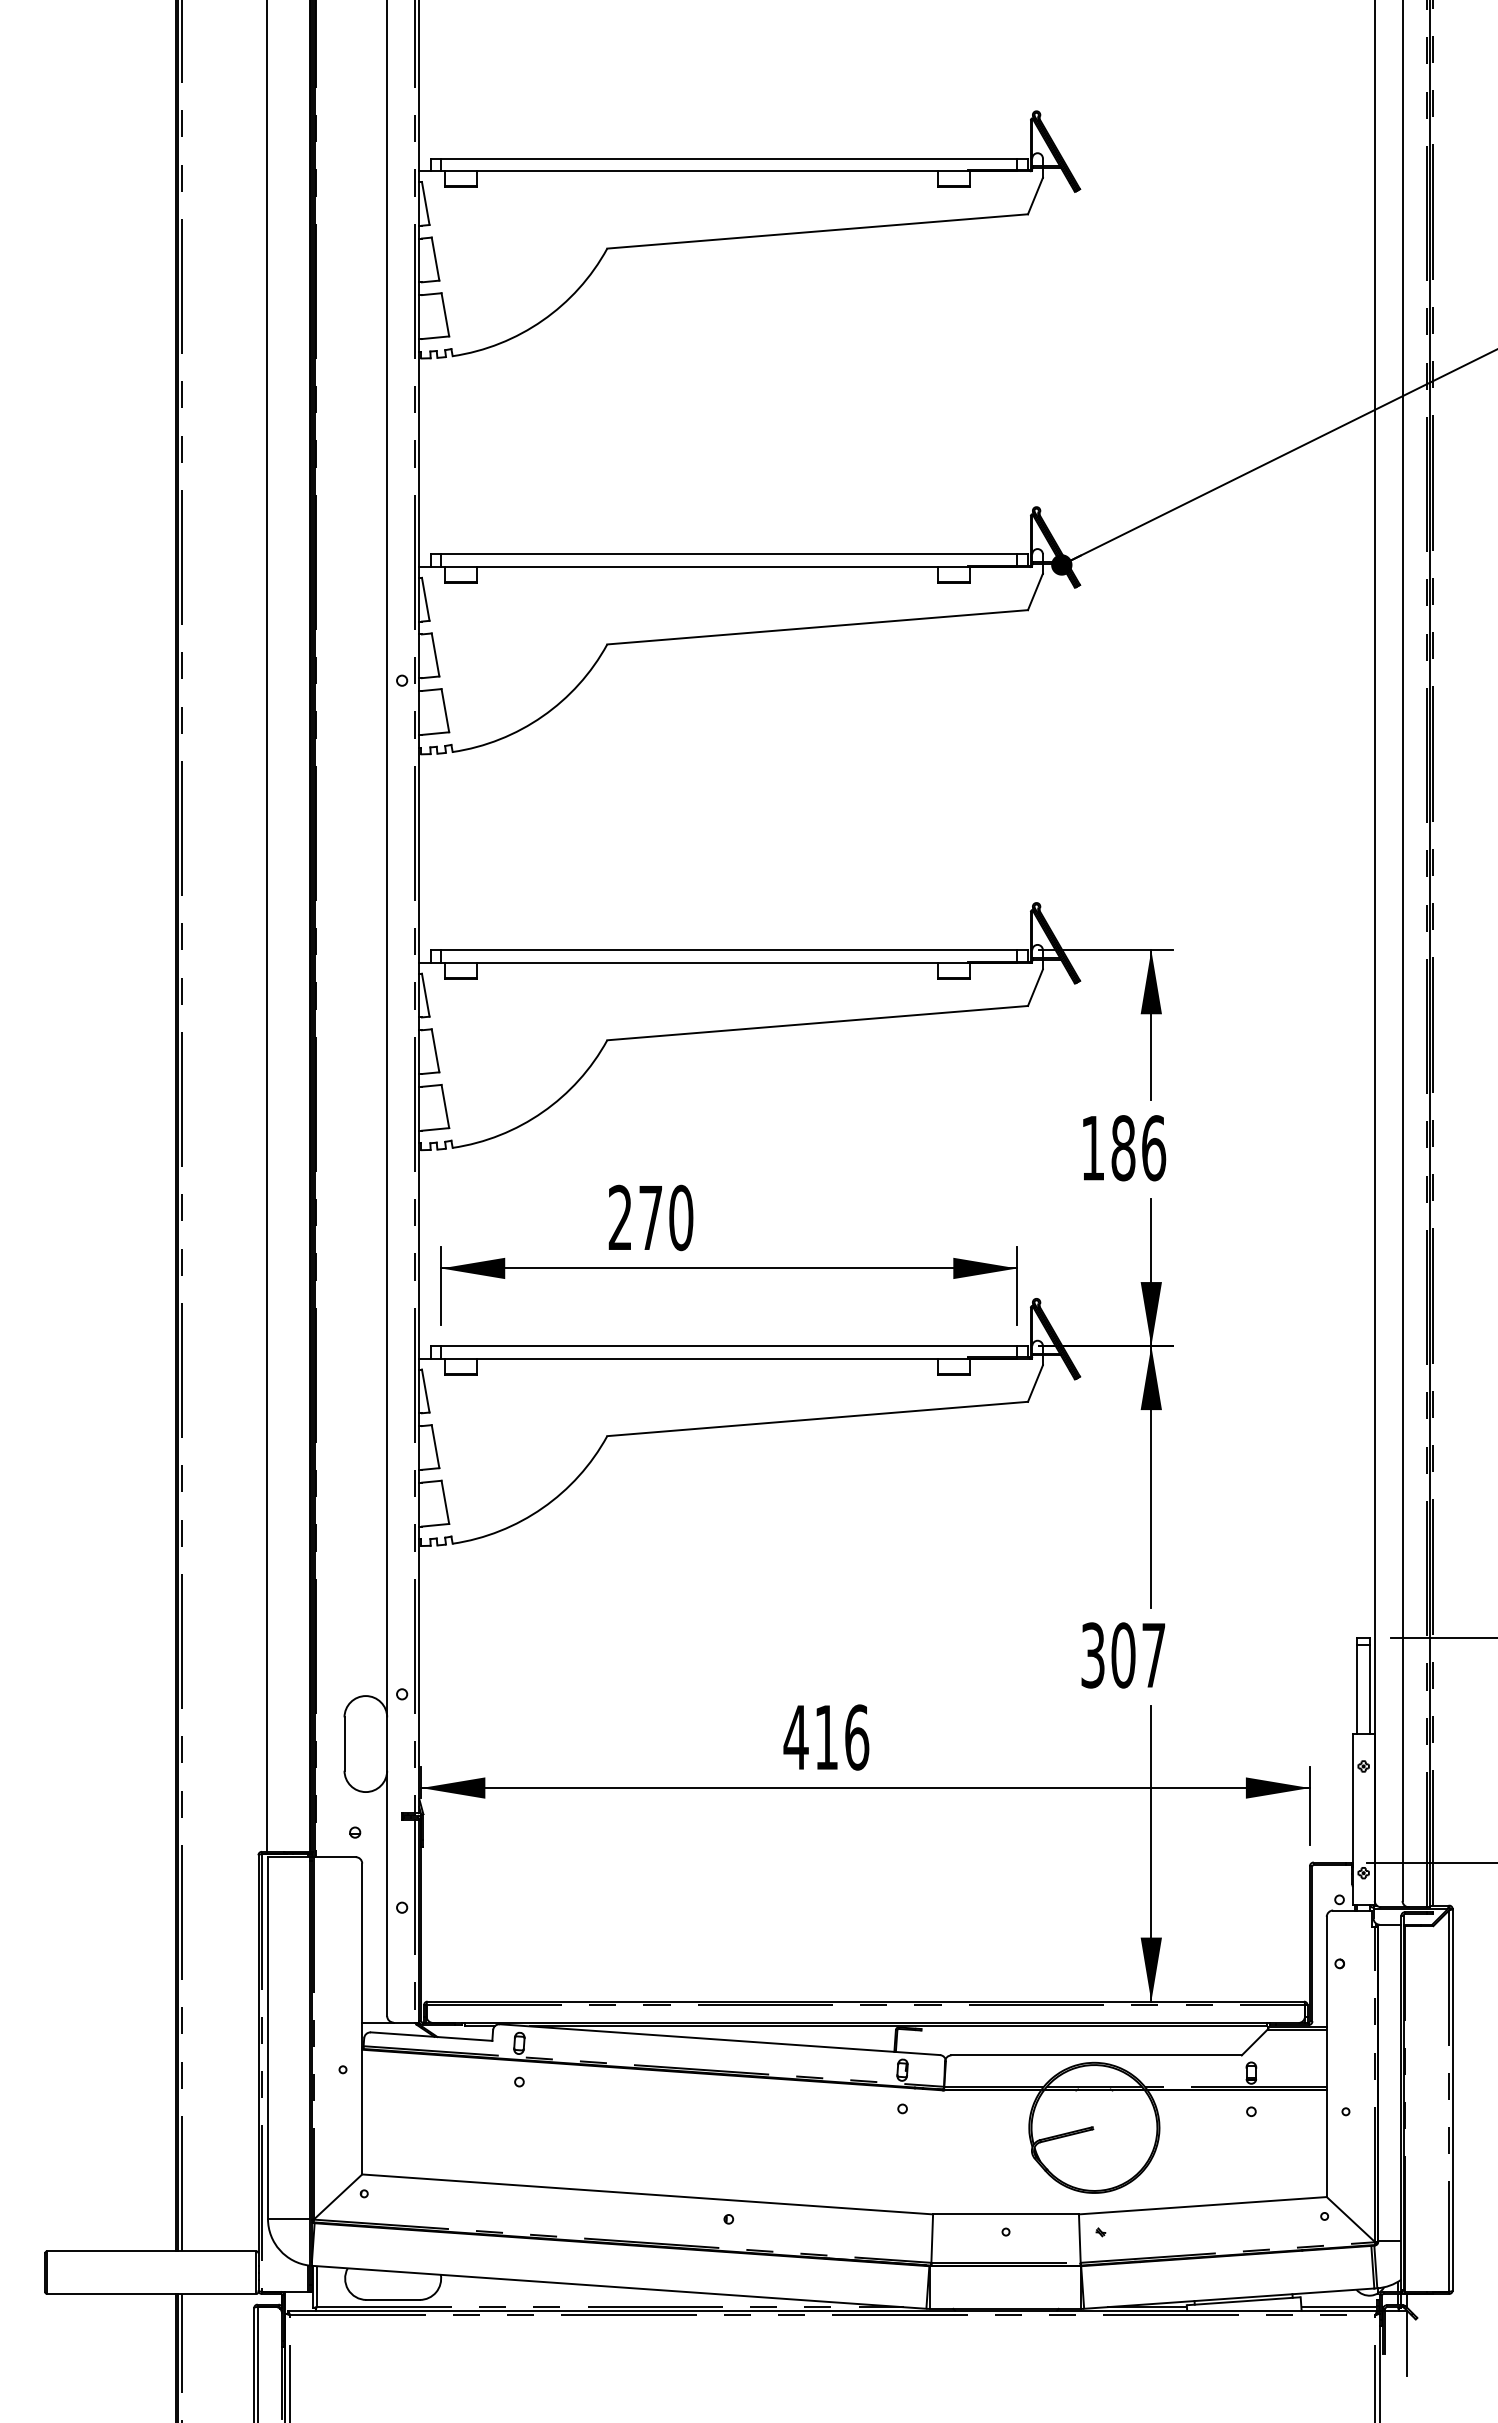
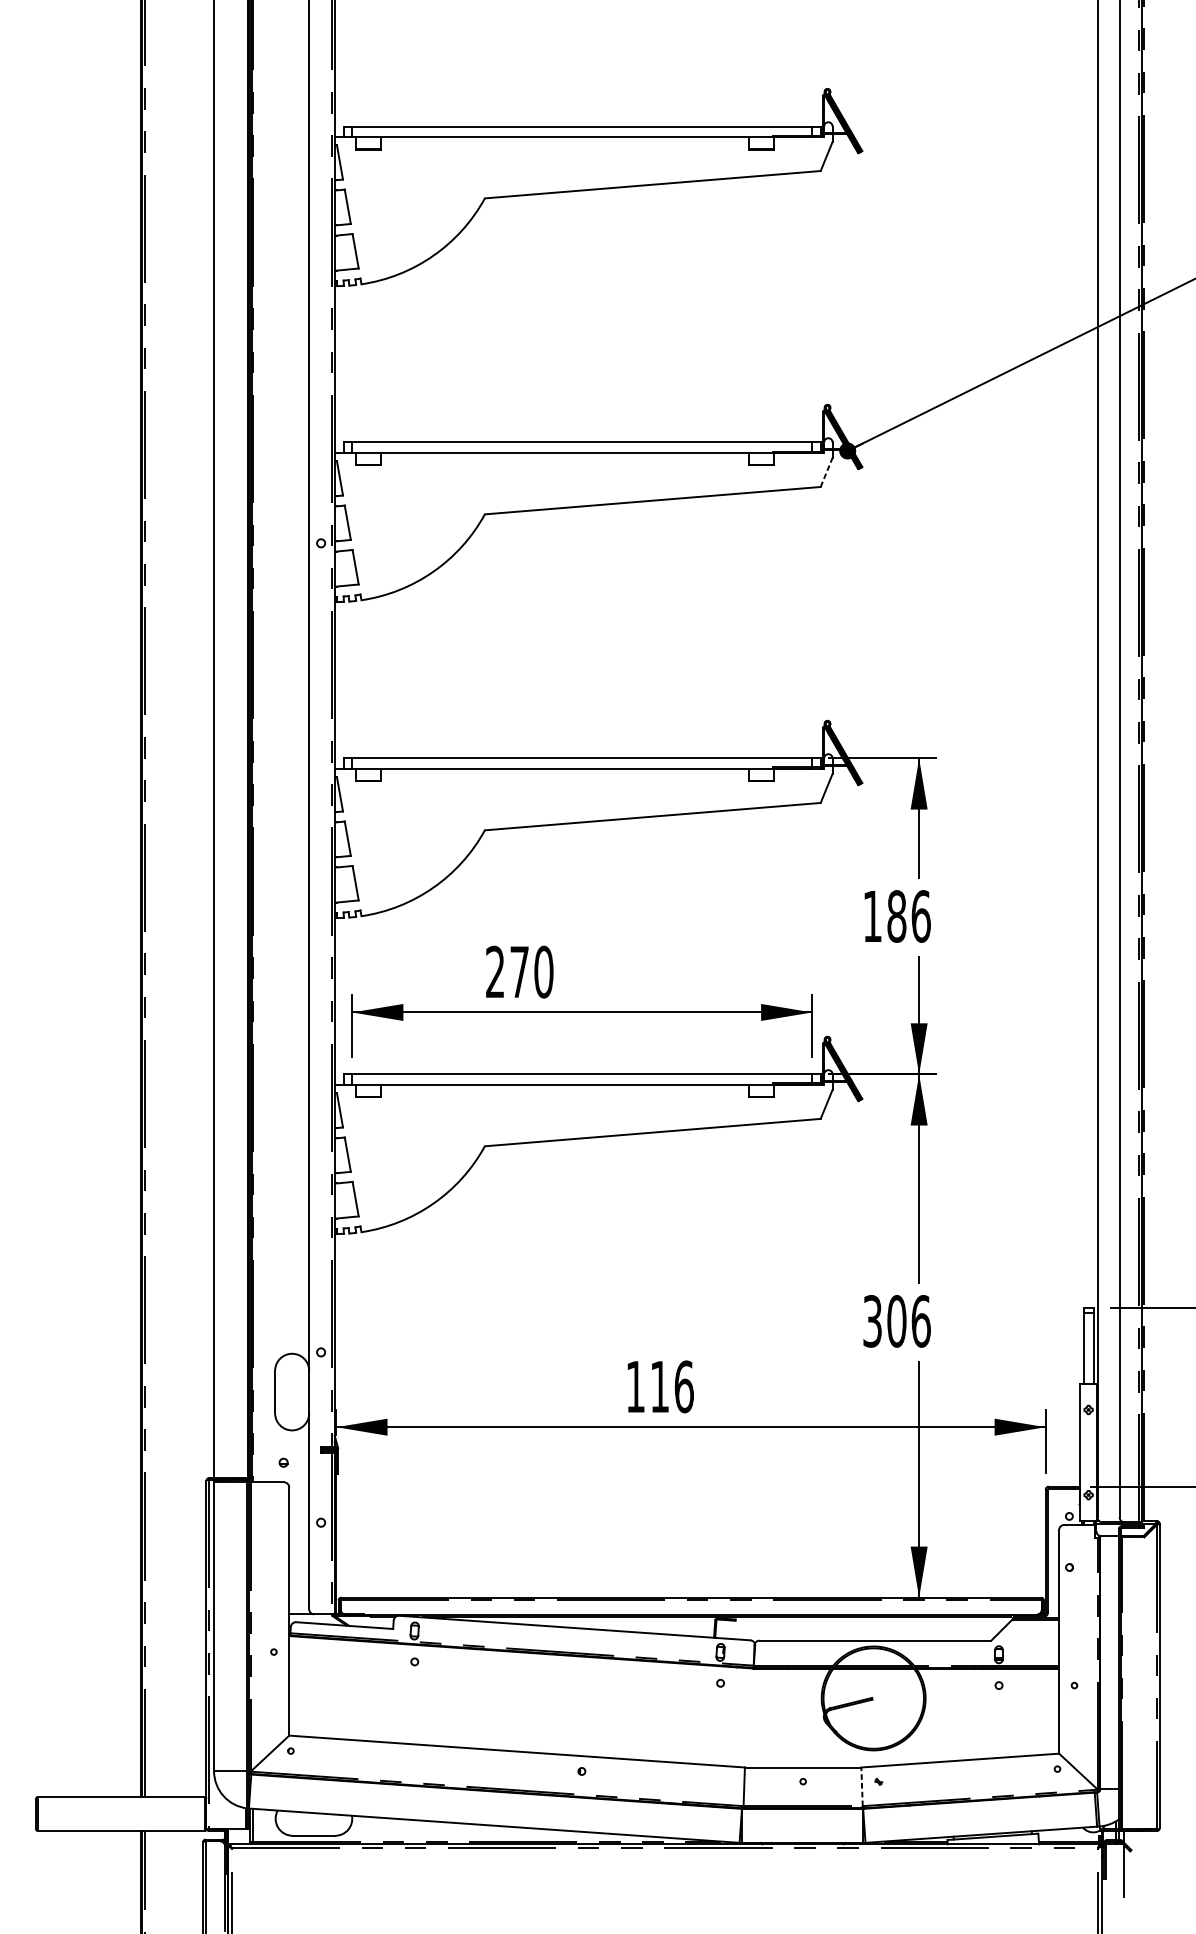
line: (1035, 591) -> (826, 472), solid -> dashed
text: (1154, 1655) -> (921, 1321), 307 -> 306
text: (795, 1737) -> (635, 1386), 416 -> 116
line: (1079, 2238) -> (861, 1786), solid -> dashed

